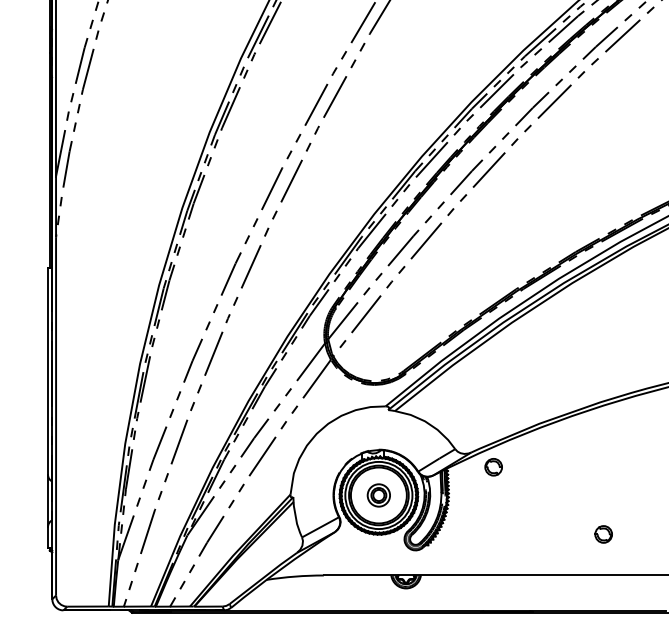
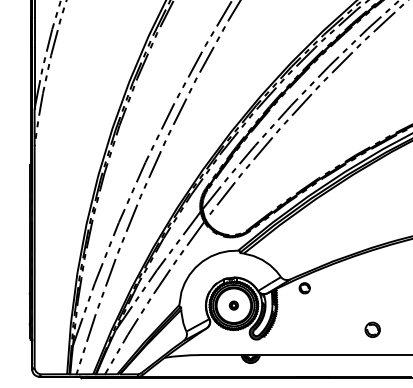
part: (378, 495) -> (233, 305), size x0.6
part: (603, 534) -> (372, 329), size x1.4

